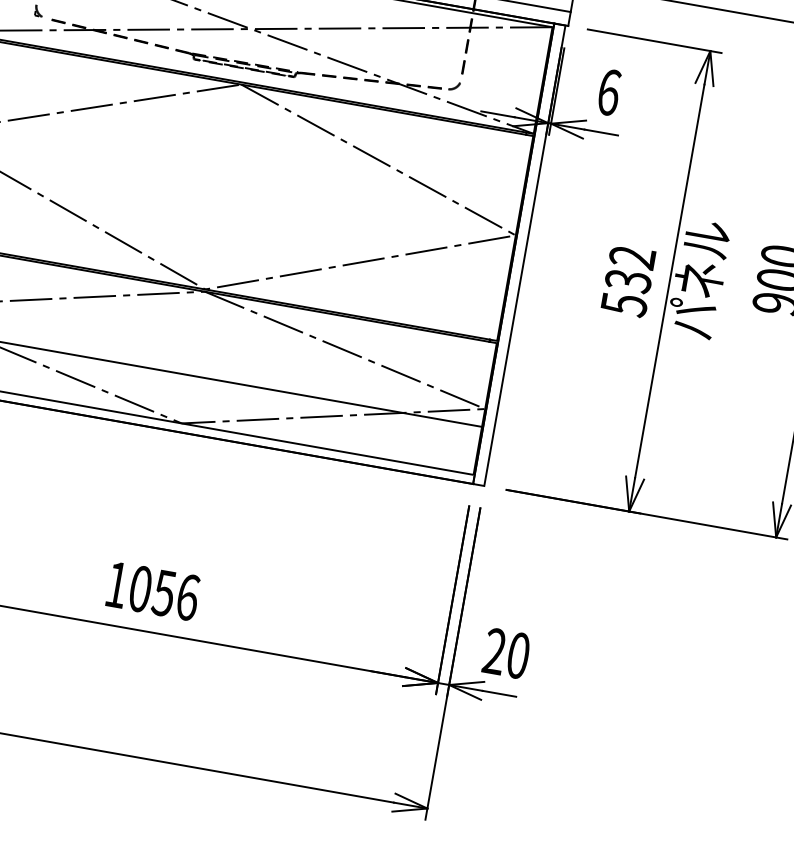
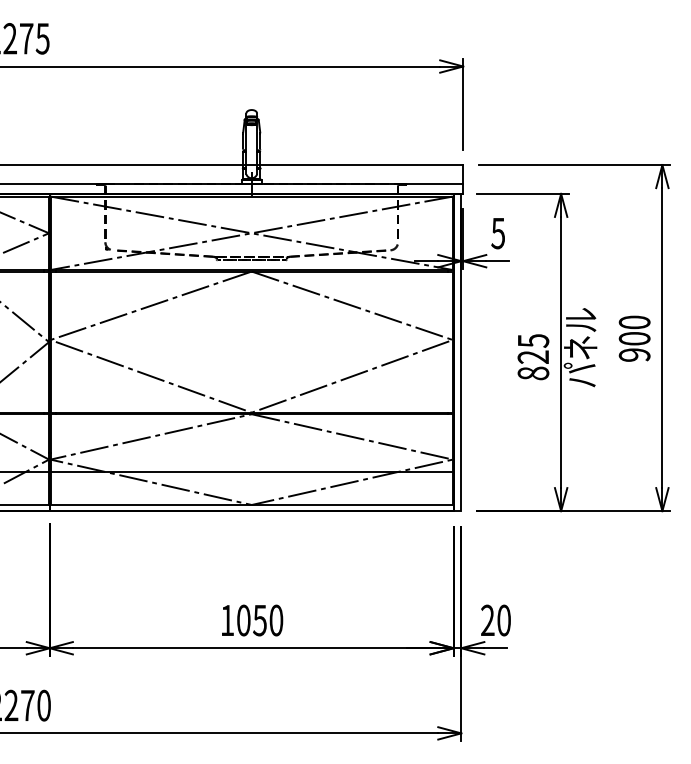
text: (609, 92) -> (498, 233), 6 -> 5
text: (628, 281) -> (533, 357), 532 -> 825
text: (188, 597) -> (276, 620), 1056 -> 1050

